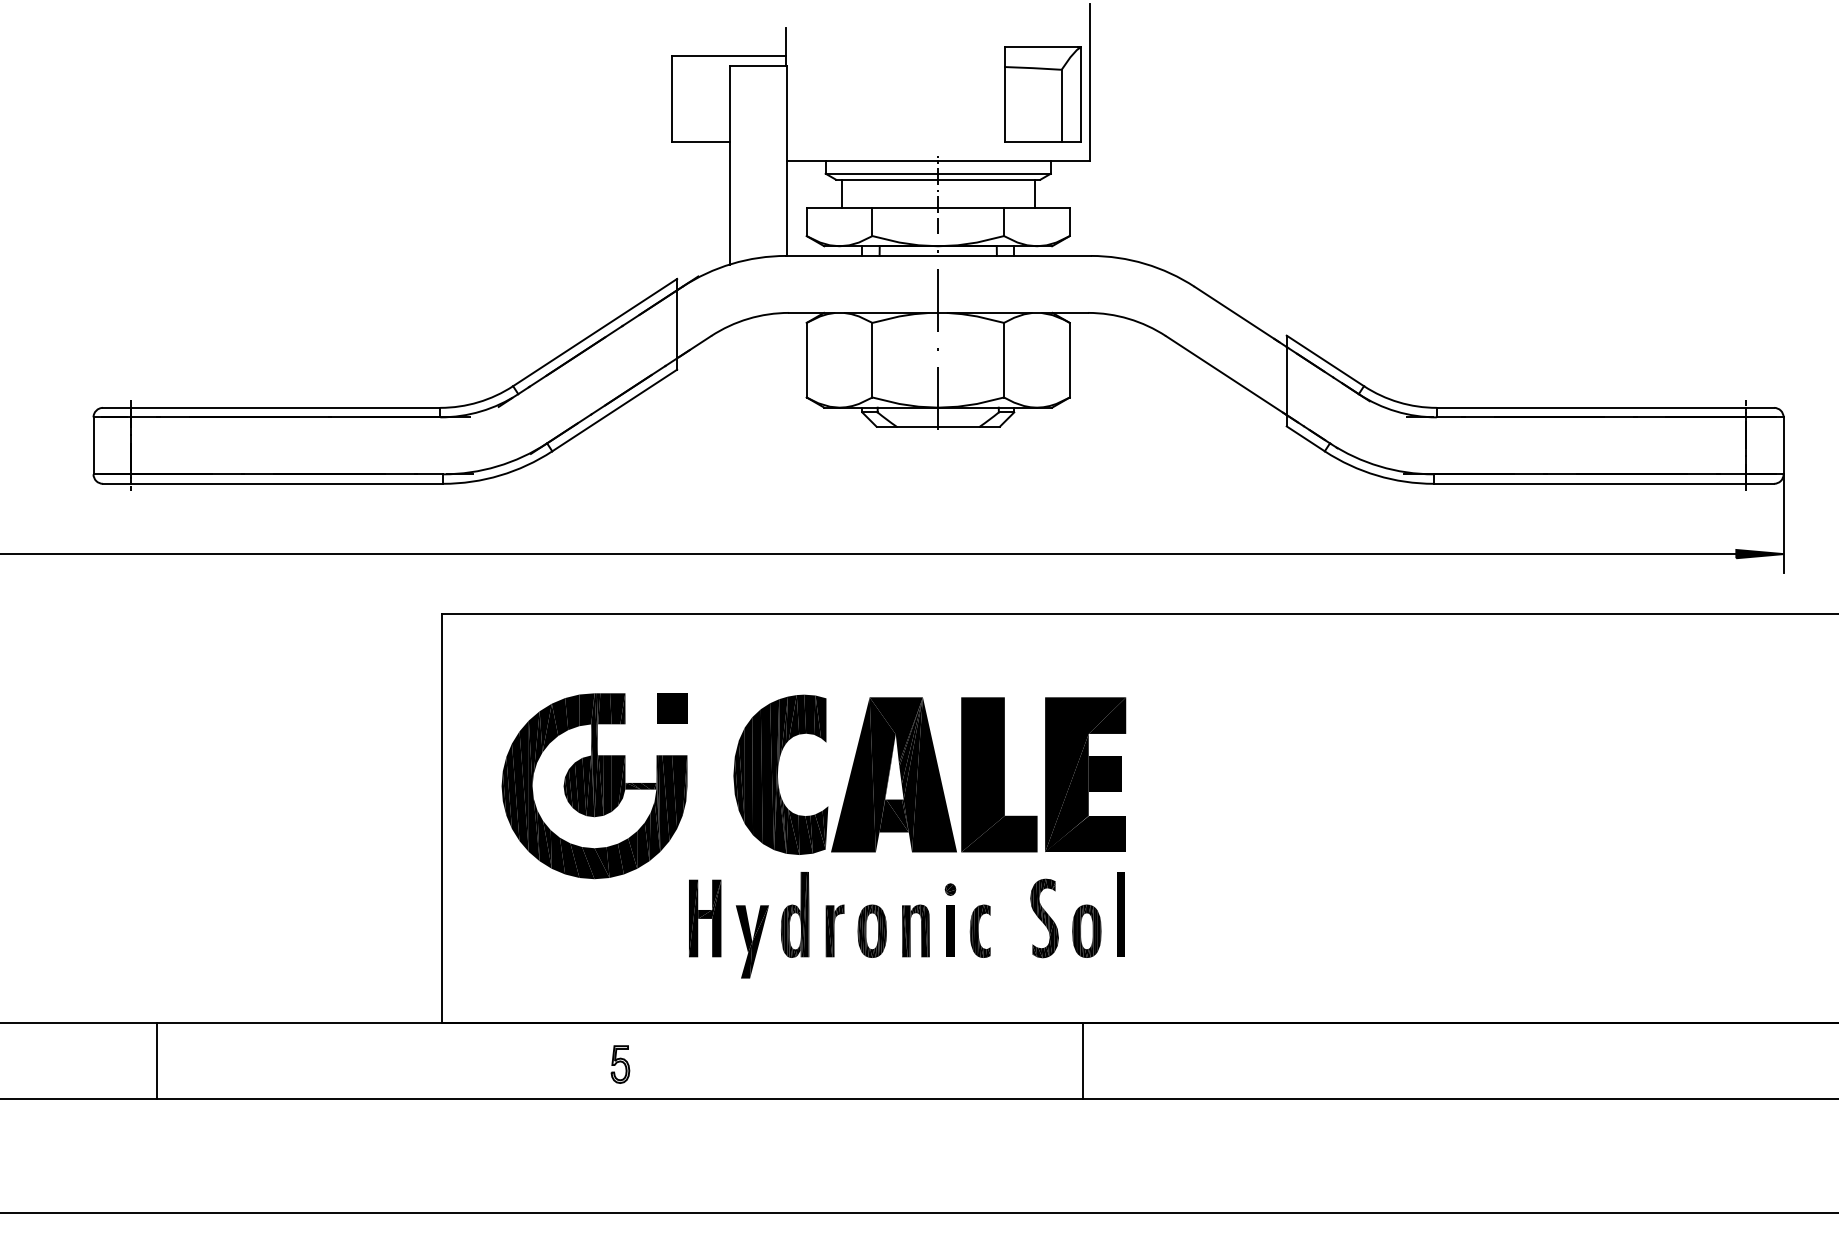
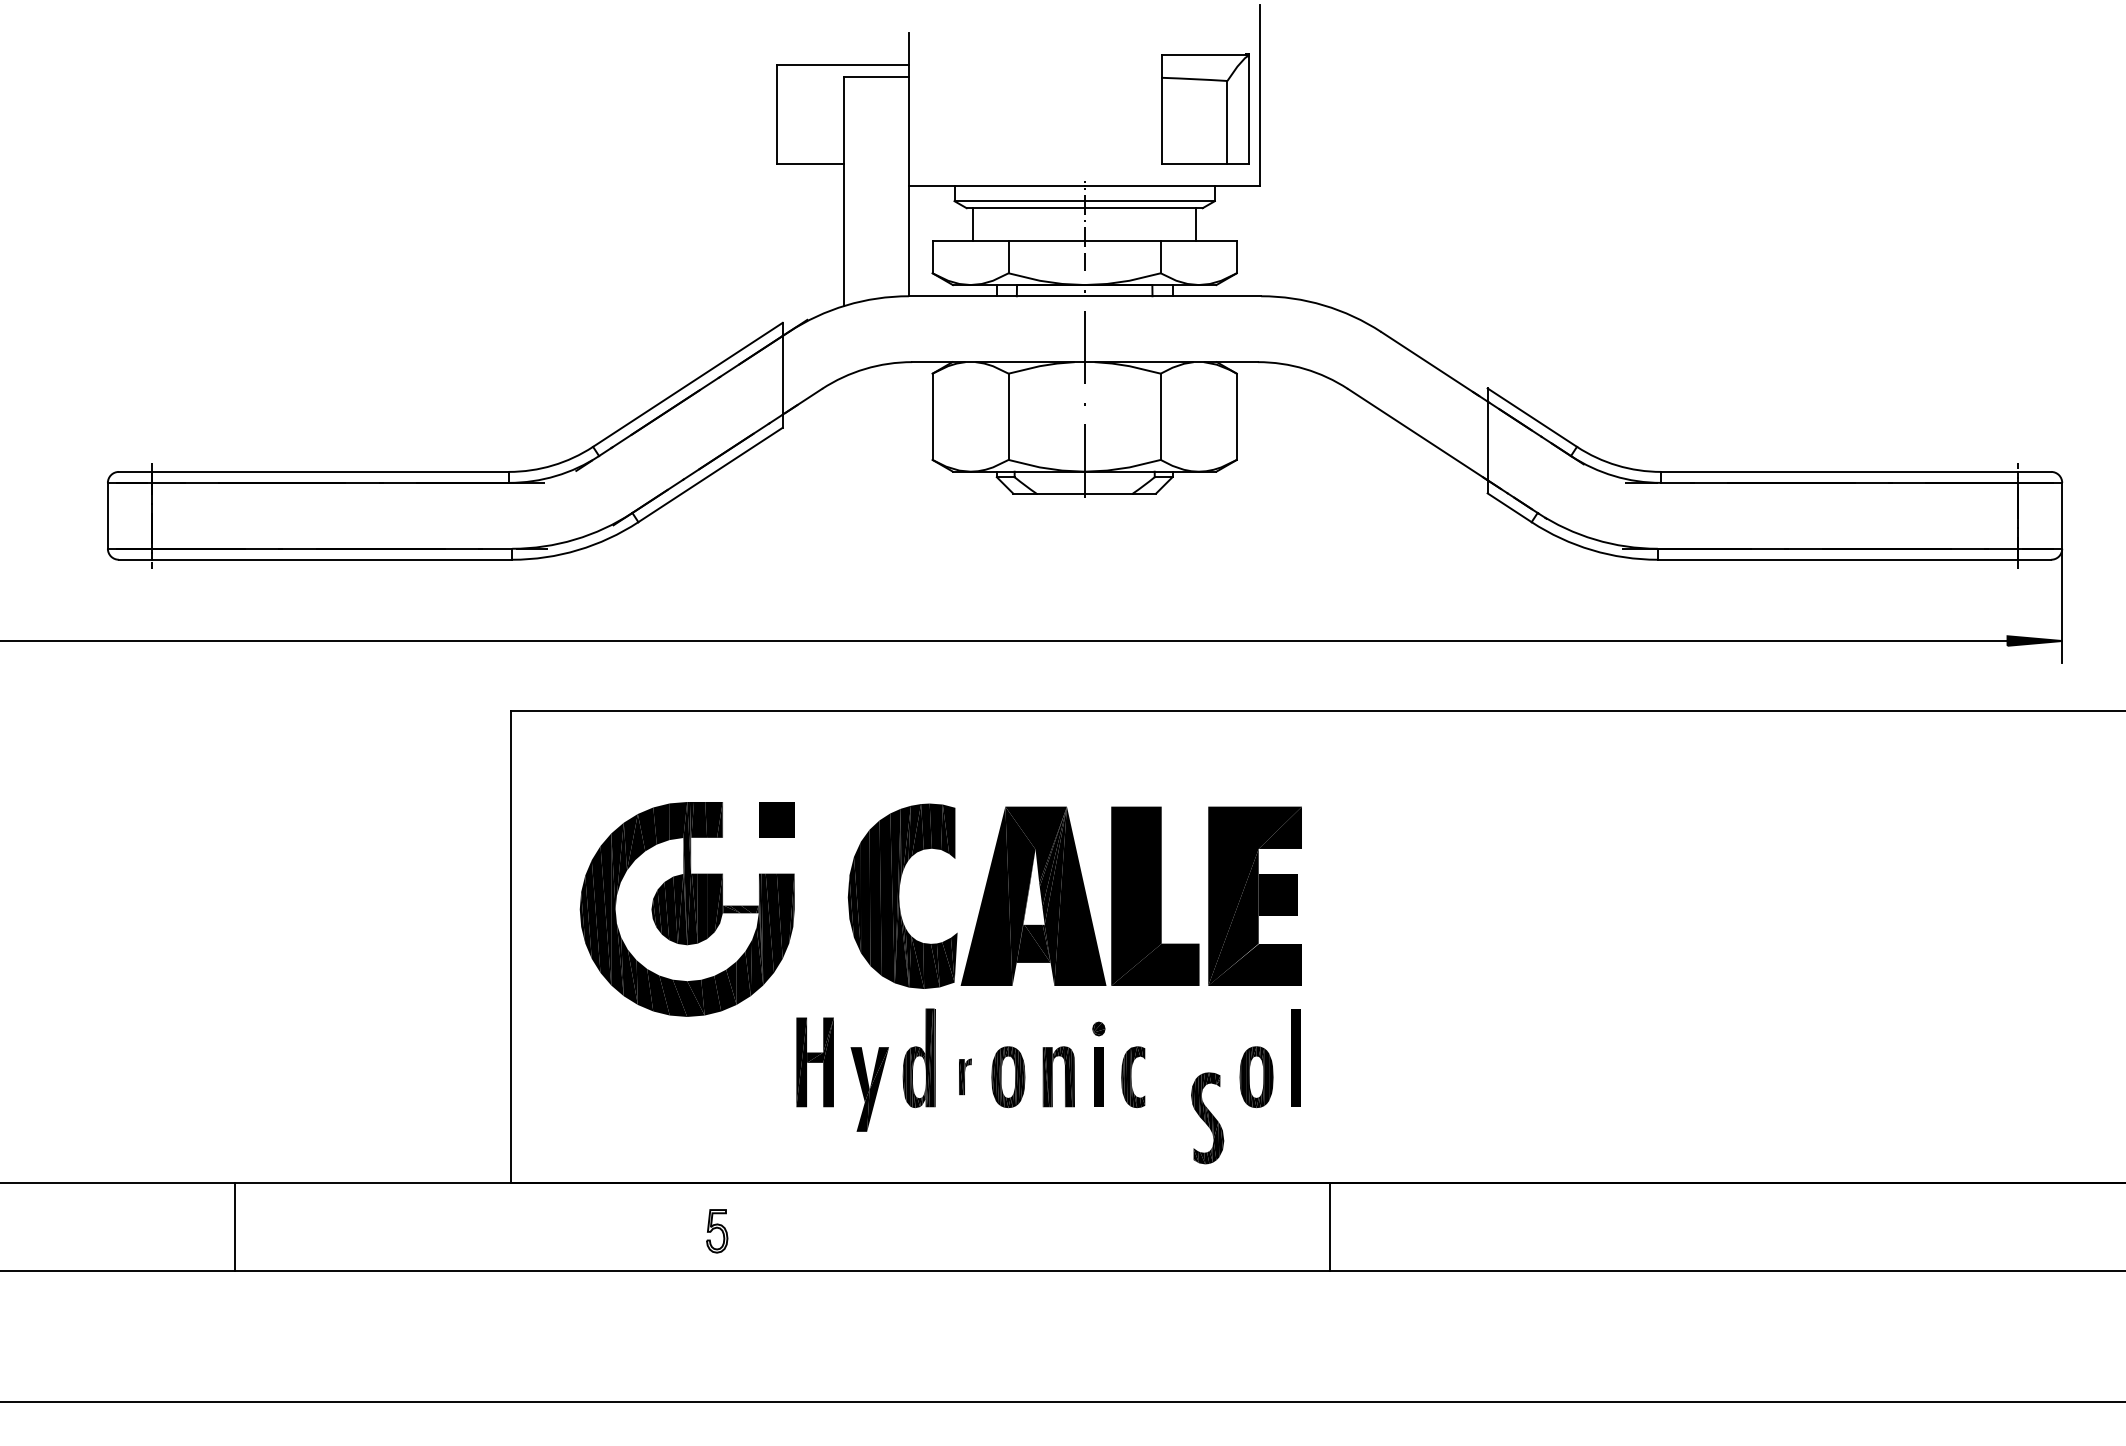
part: (1044, 918) -> (1207, 1118), moved
part: (835, 930) -> (965, 1076), size x0.6
line: (157, 1060) -> (235, 1226), moved
line: (1082, 1060) -> (1329, 1226), moved

